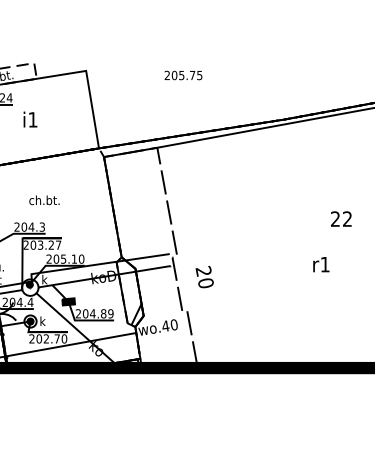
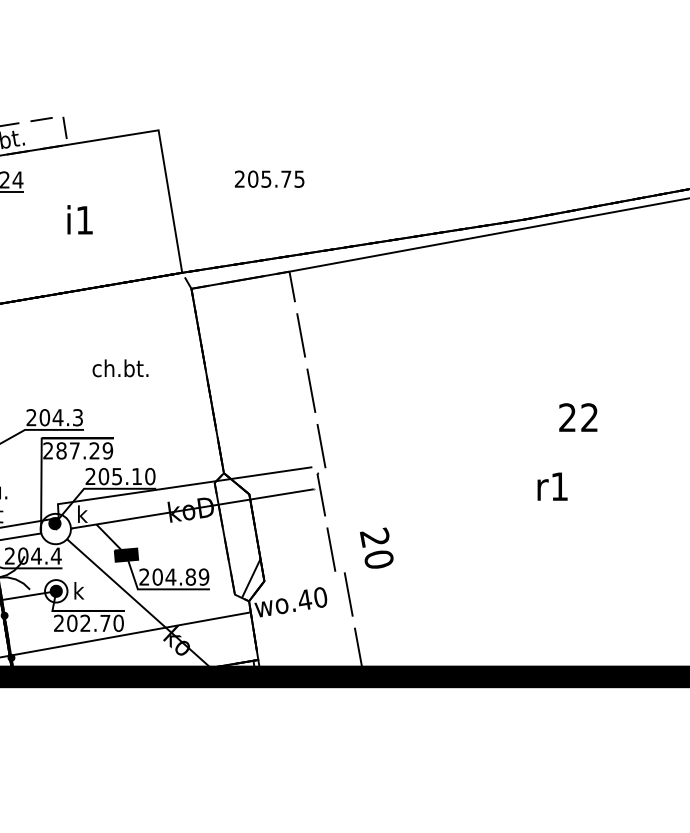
text: (183, 75) -> (269, 179), moved
text: (30, 119) -> (80, 219), moved
text: (44, 200) -> (120, 368), moved
text: (341, 218) -> (578, 416), moved
text: (45, 244) -> (83, 449), 203.27 -> 287.29
text: (321, 264) -> (552, 486), moved
text: (204, 277) -> (376, 548), moved

